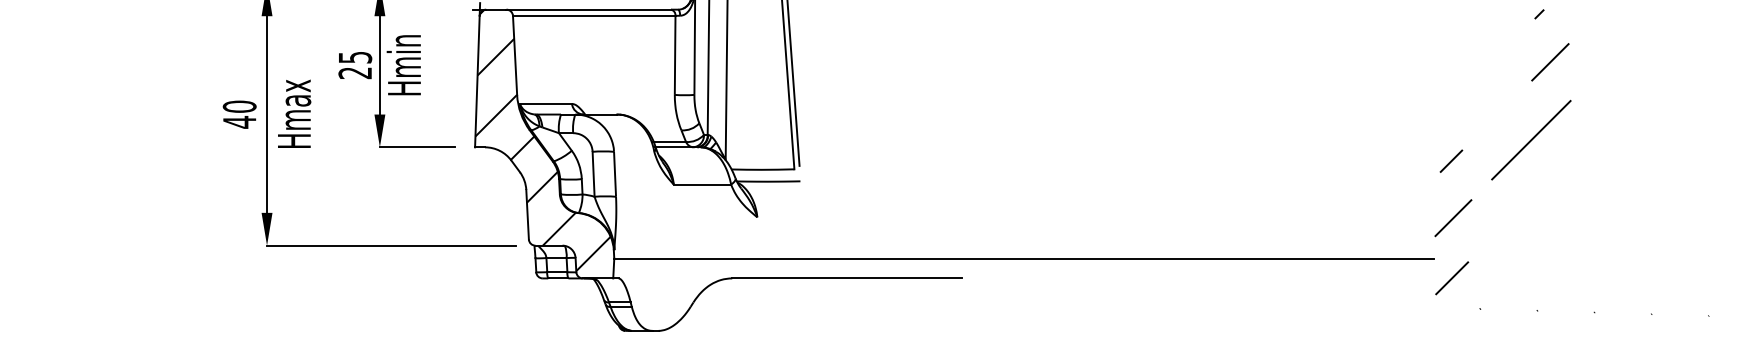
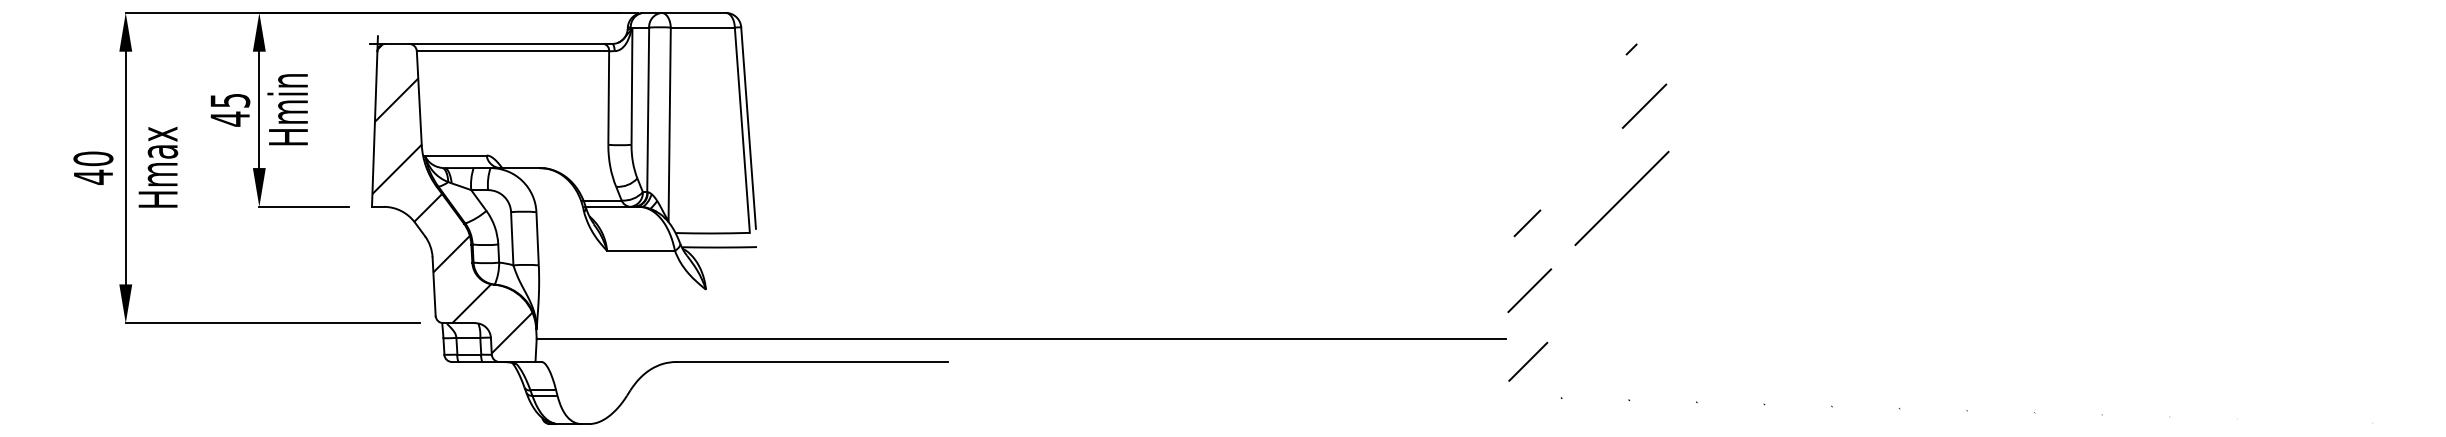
text: (354, 72) -> (229, 118), 25 -> 45

